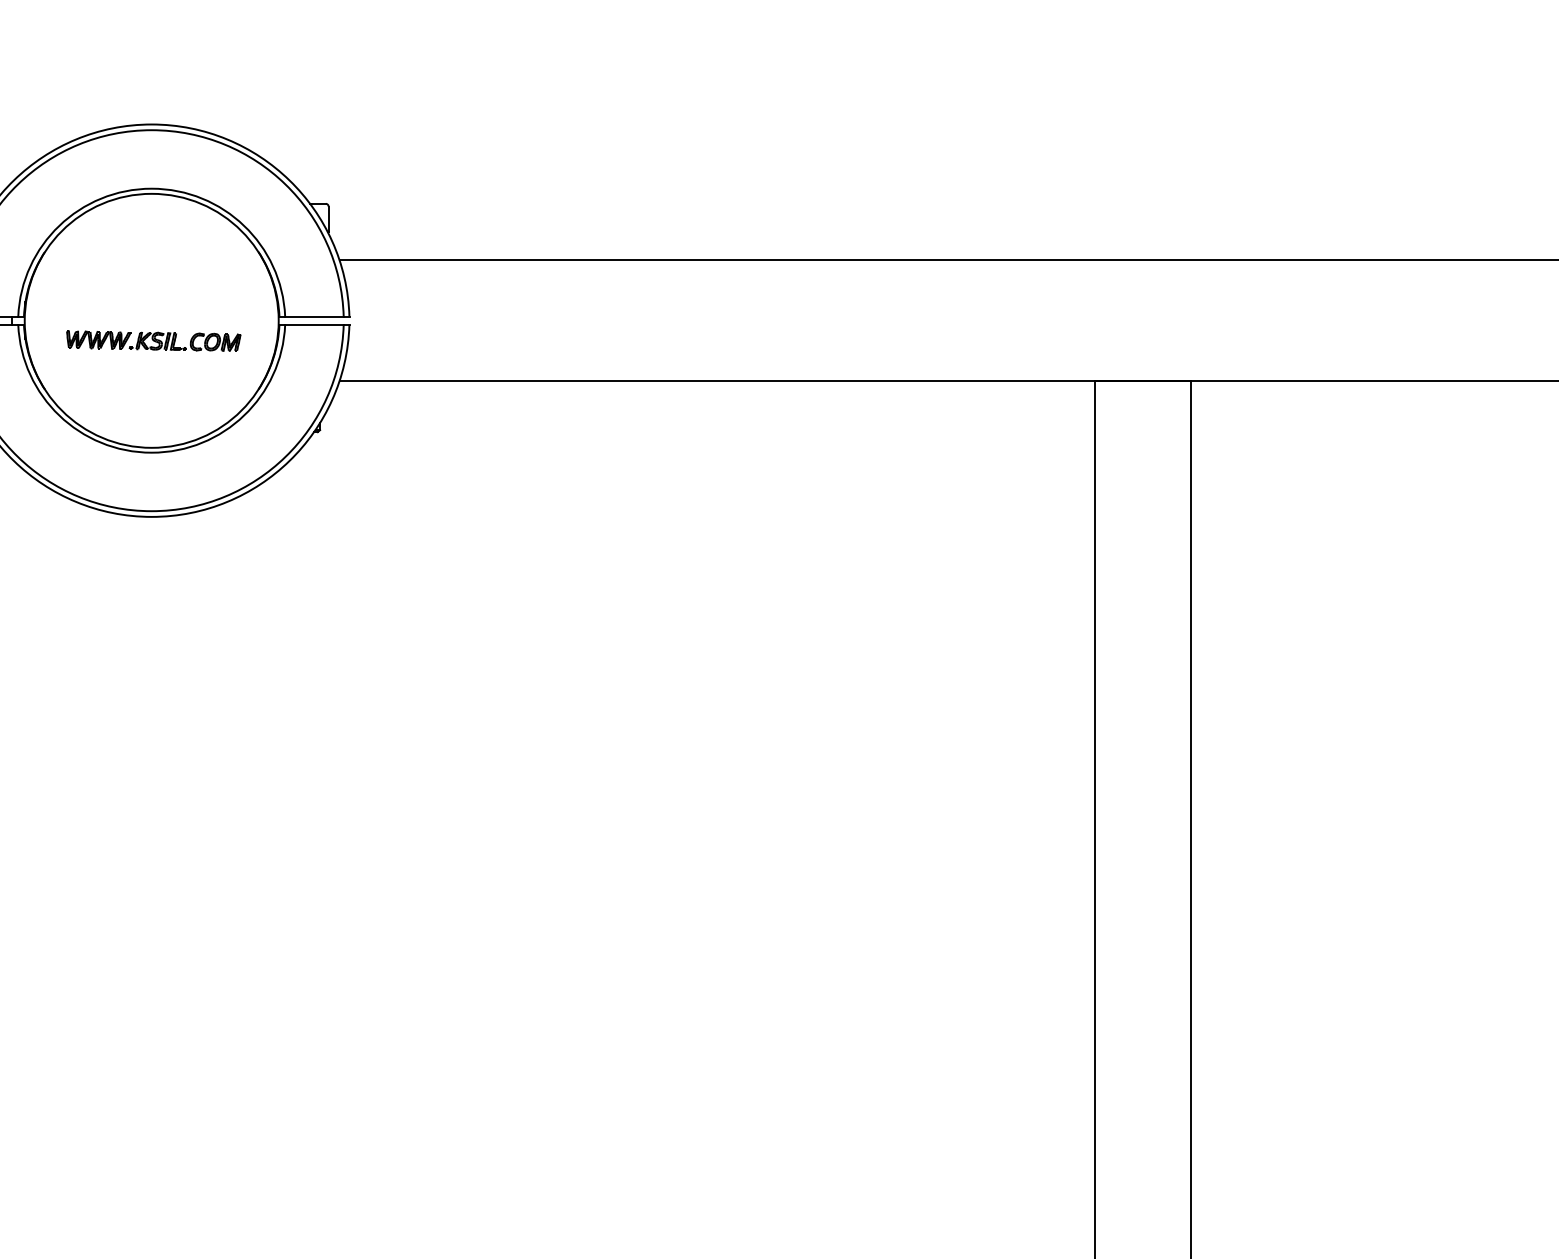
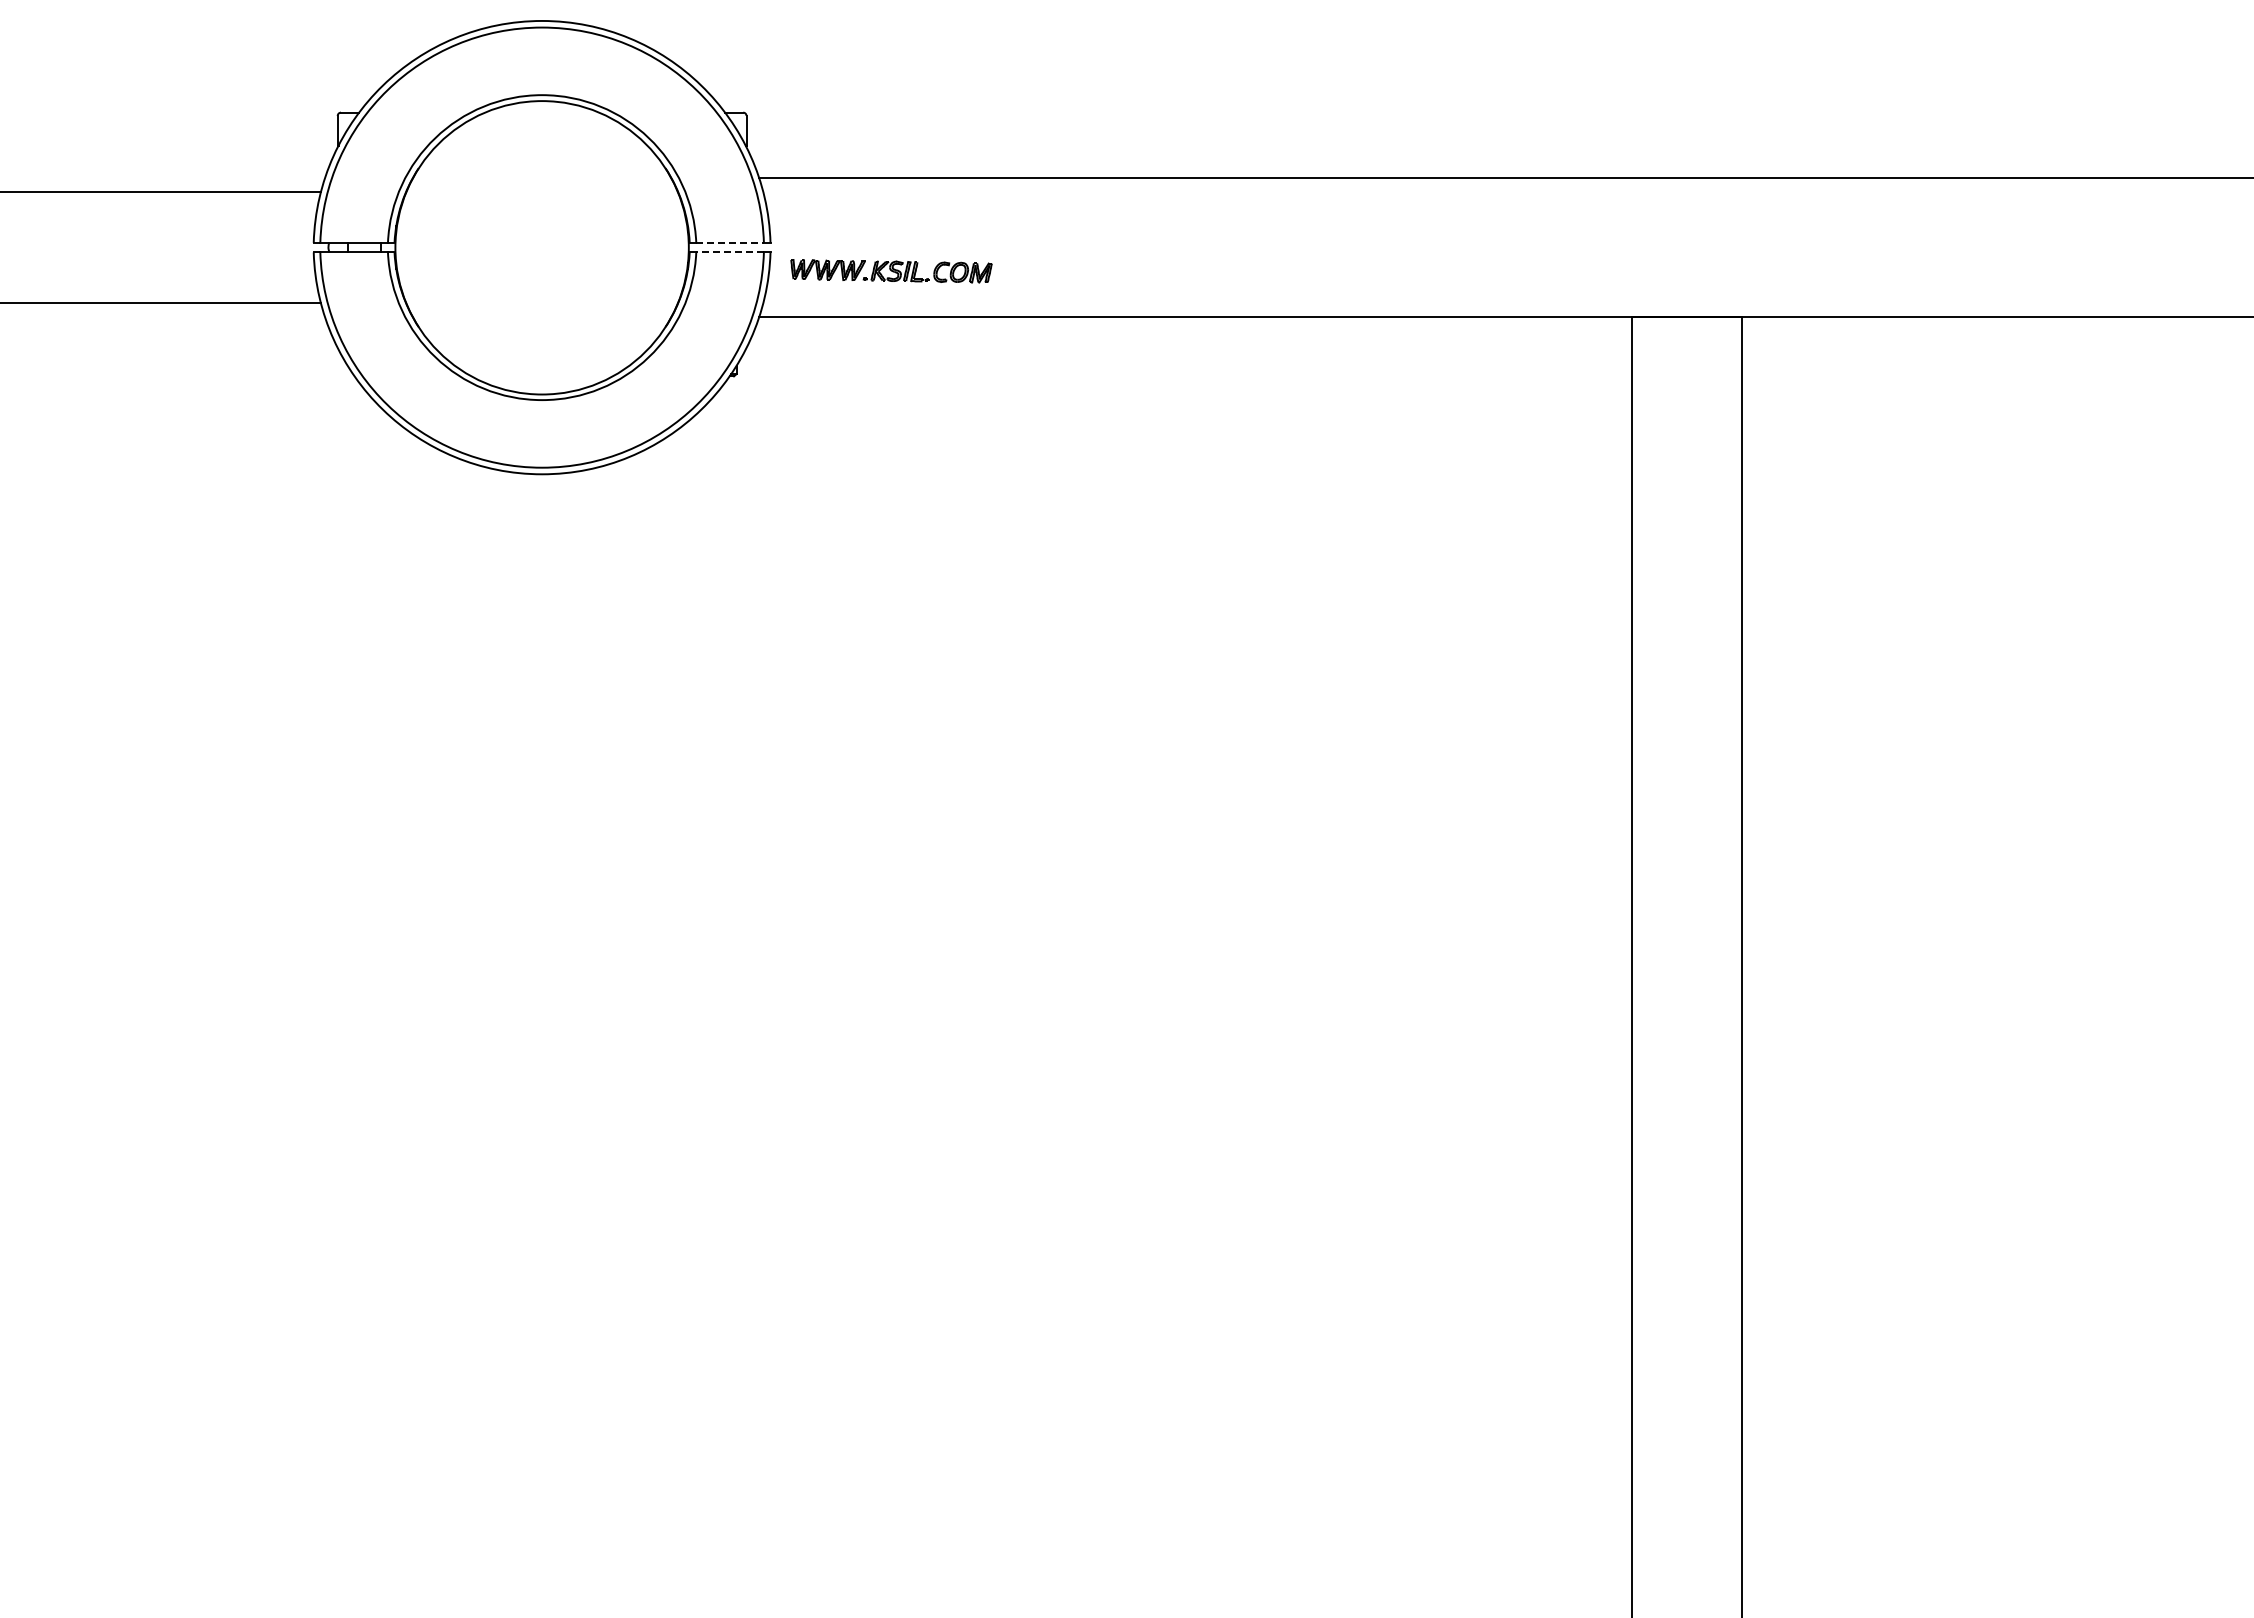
line: (314, 316) -> (730, 242), solid -> dashed
line: (314, 324) -> (730, 252), solid -> dashed
part: (153, 341) -> (891, 271), moved

